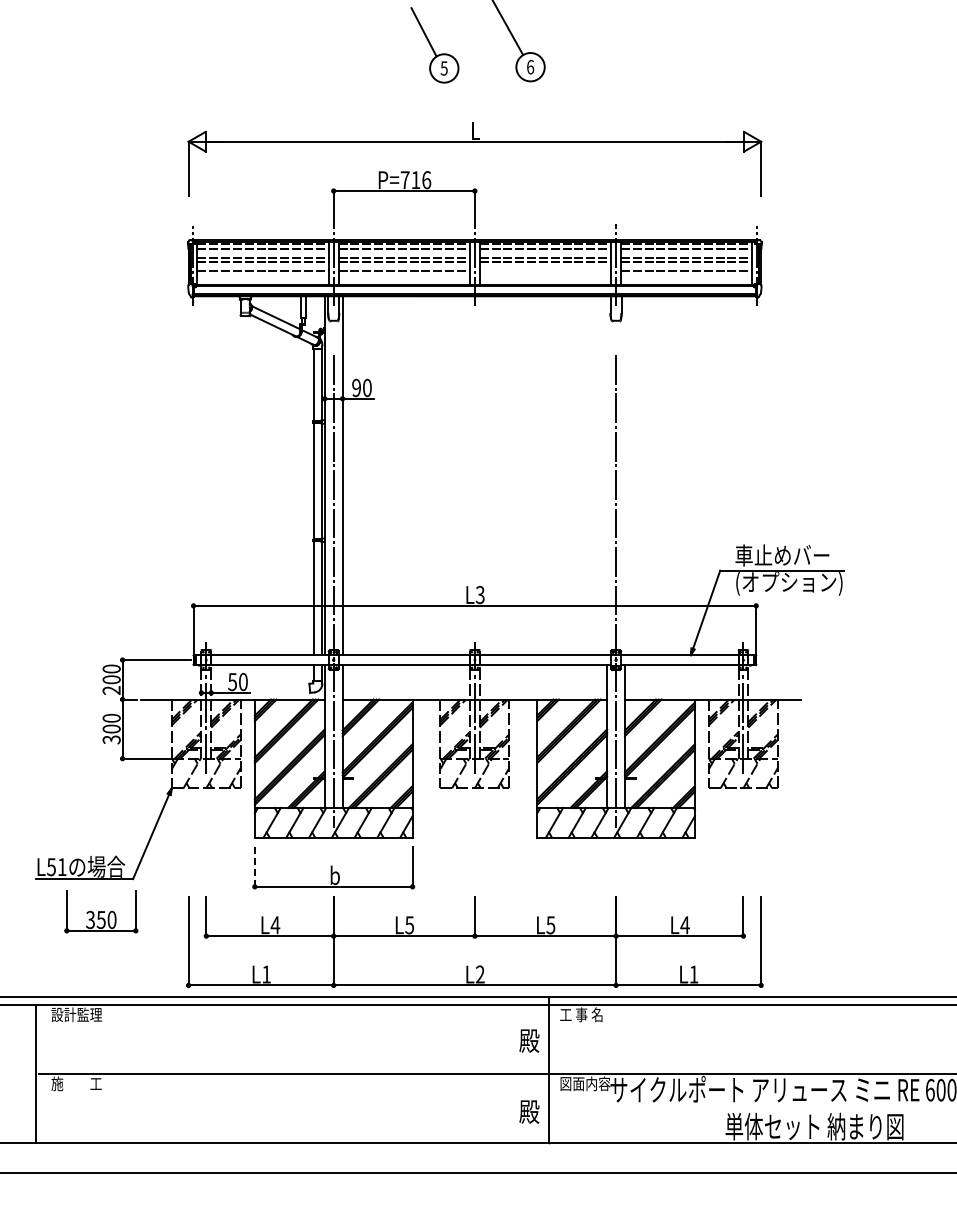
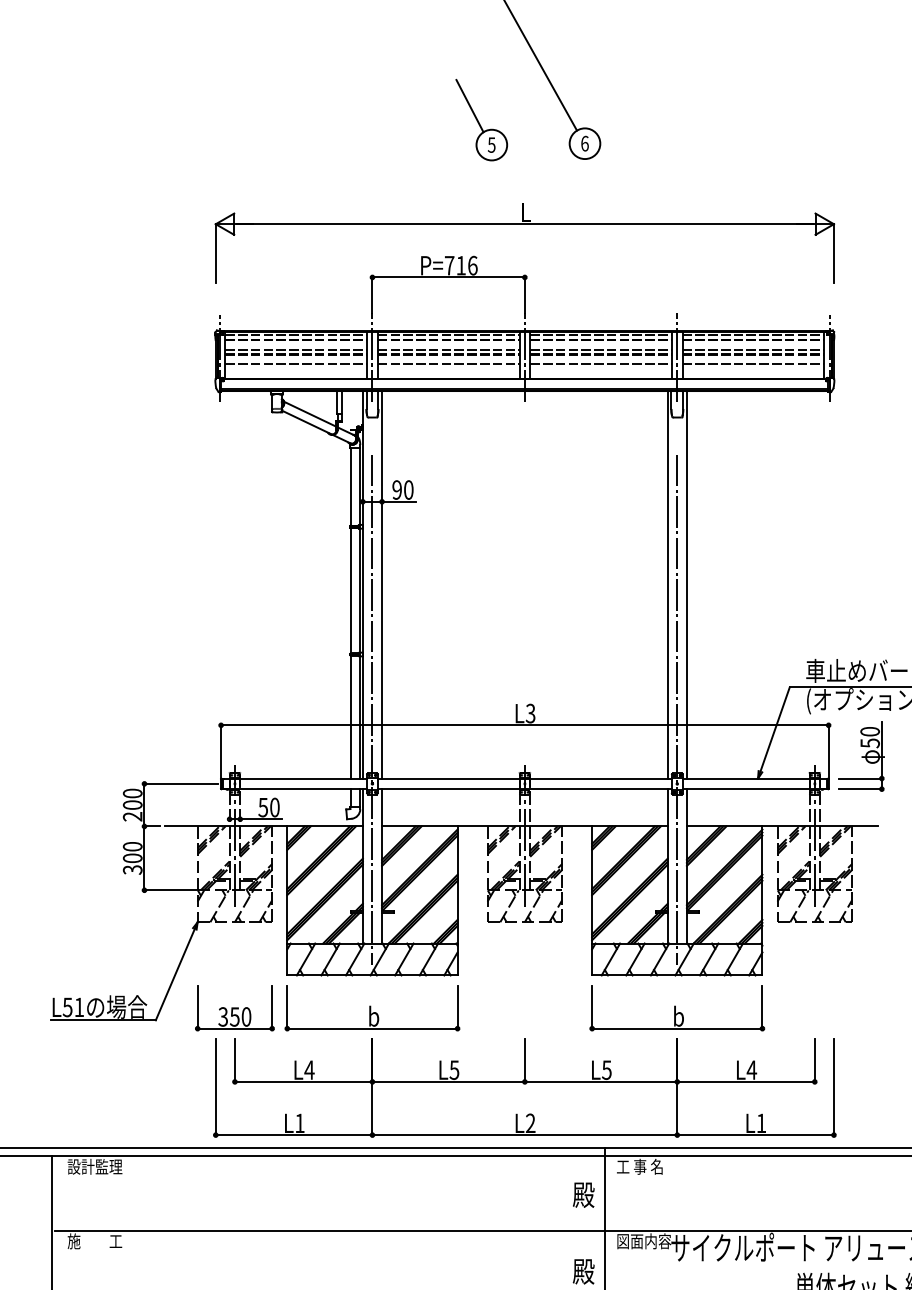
line: (545, 271) -> (601, 364), added
line: (607, 475) -> (668, 584), added
line: (624, 475) -> (686, 584), added
part: (786, 634) -> (861, 756), added
line: (254, 867) -> (286, 1007), dashed -> solid
part: (615, 867) -> (676, 1007), added
part: (101, 911) -> (235, 1007), moved

